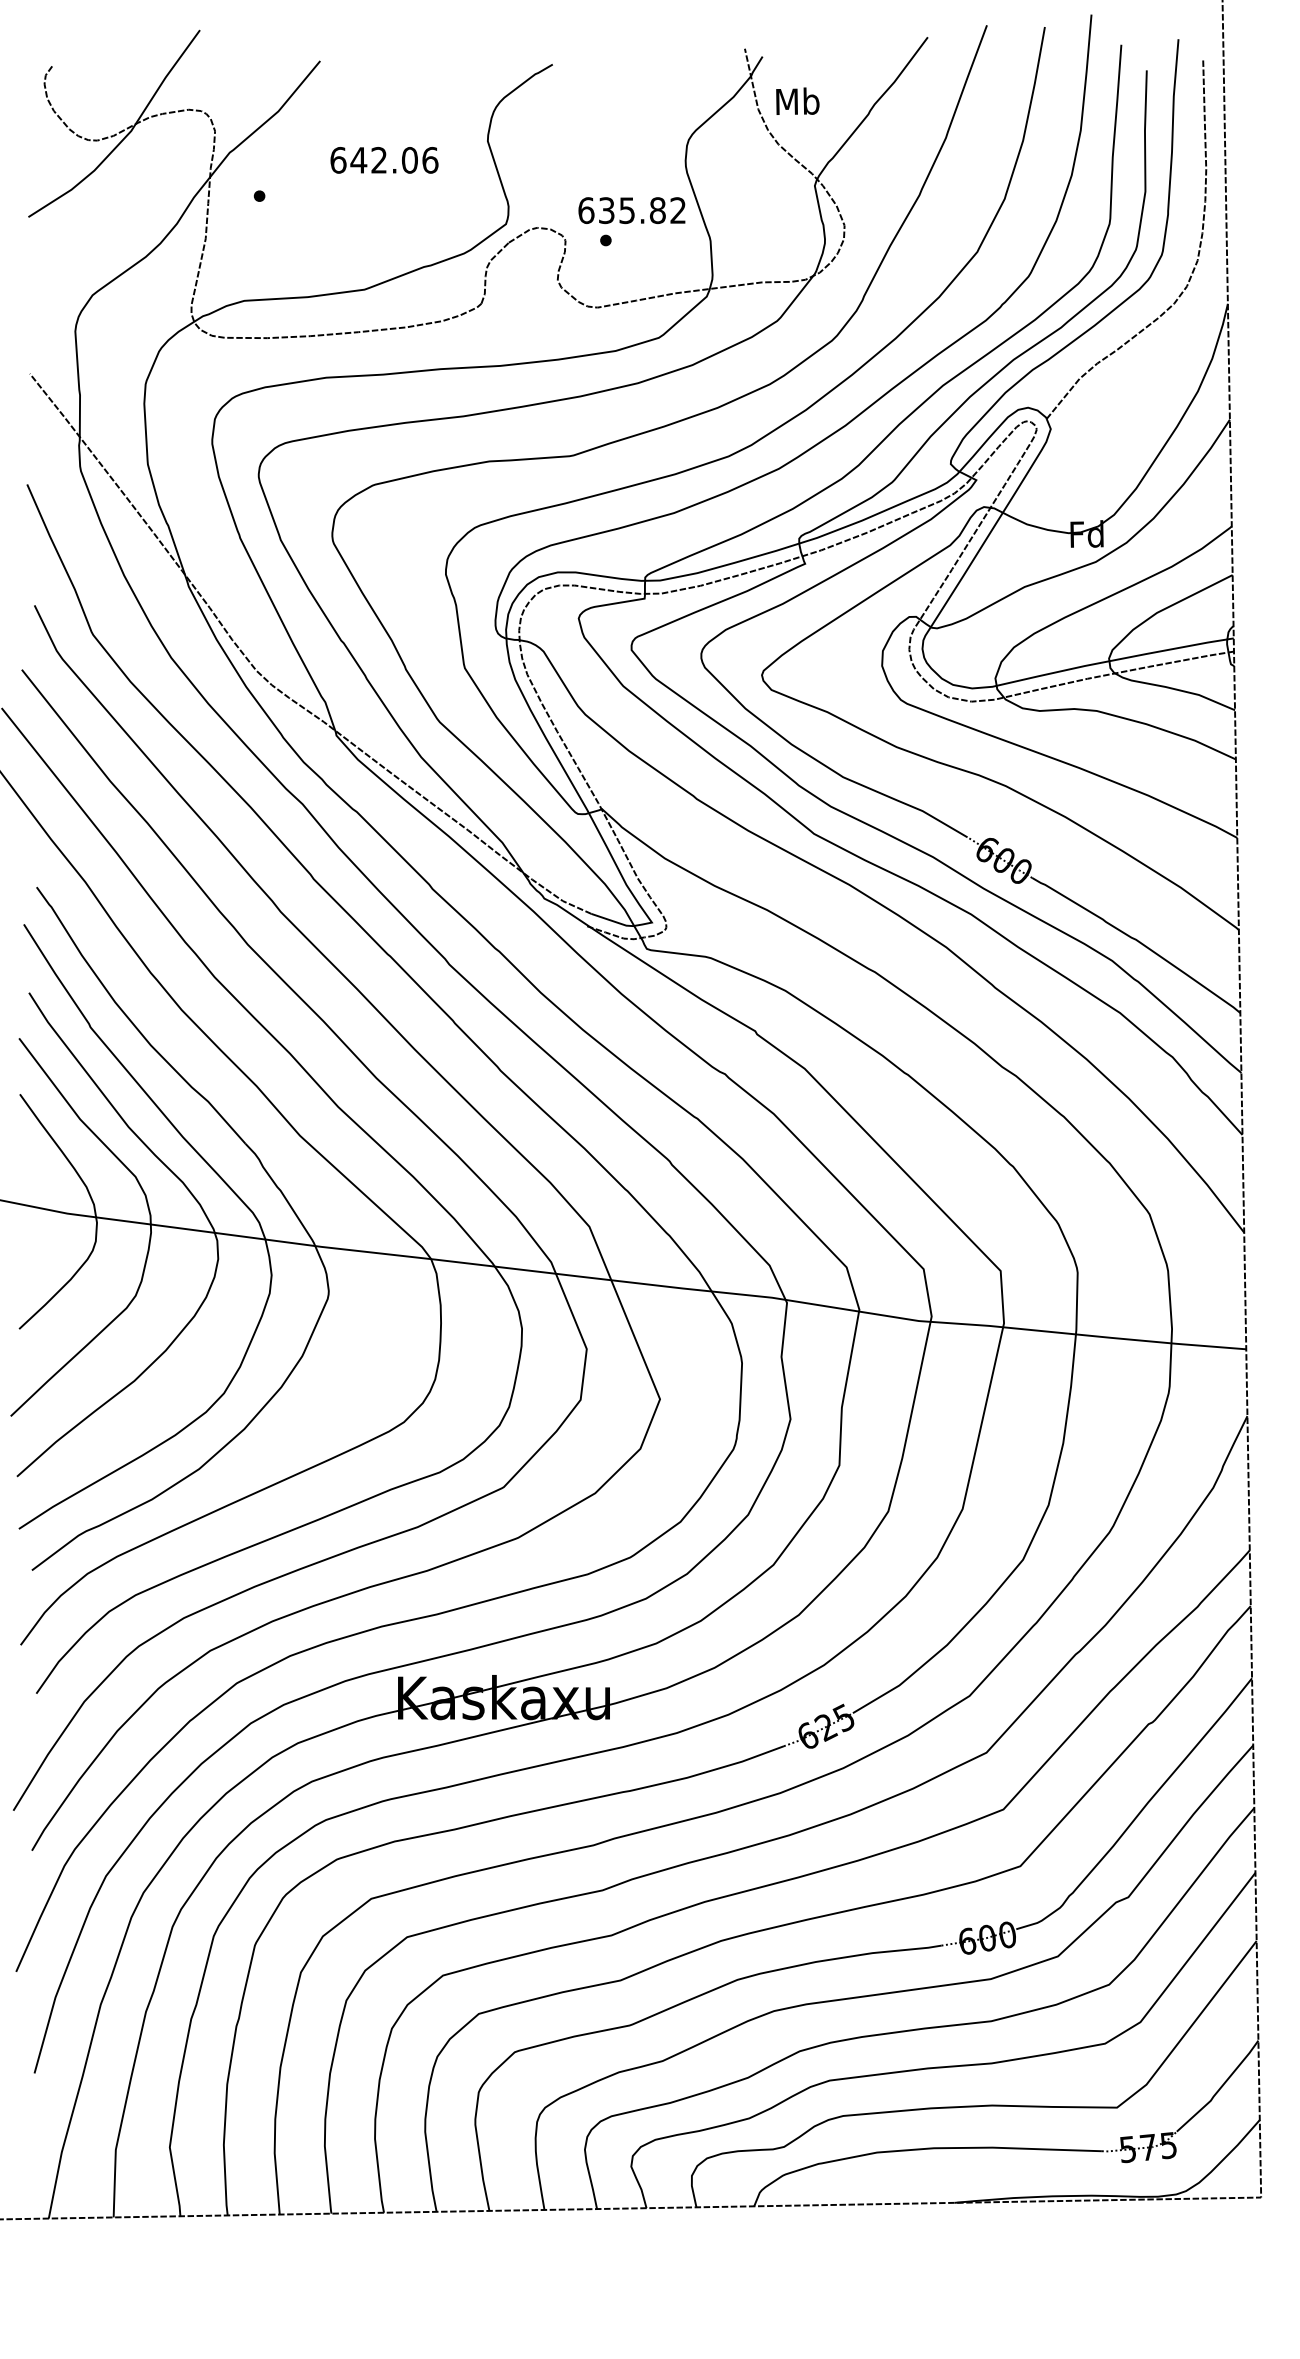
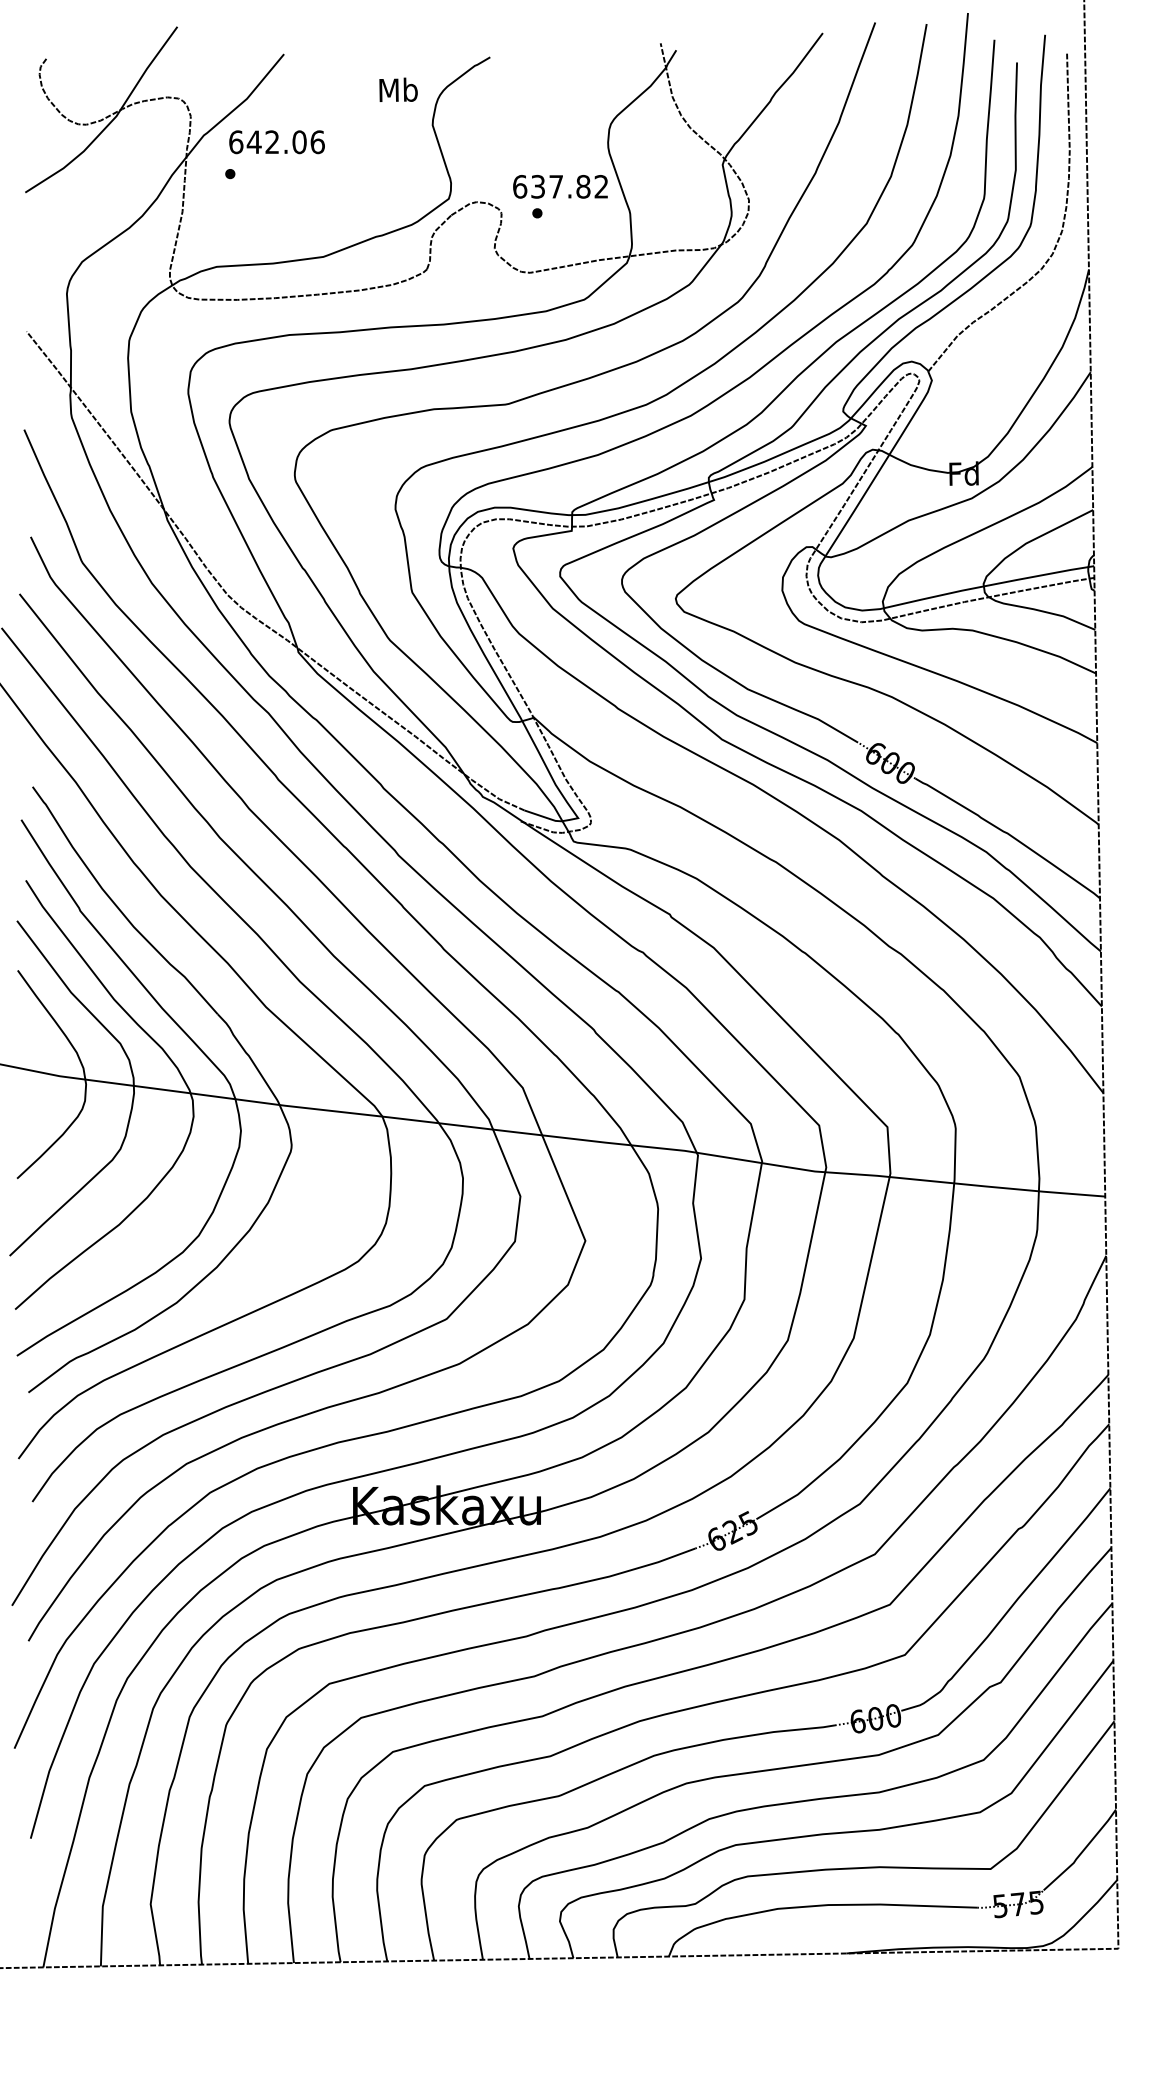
text: (797, 100) -> (398, 89), moved
text: (383, 160) -> (276, 142), moved
text: (626, 210) -> (555, 186), 635.82 -> 637.82

